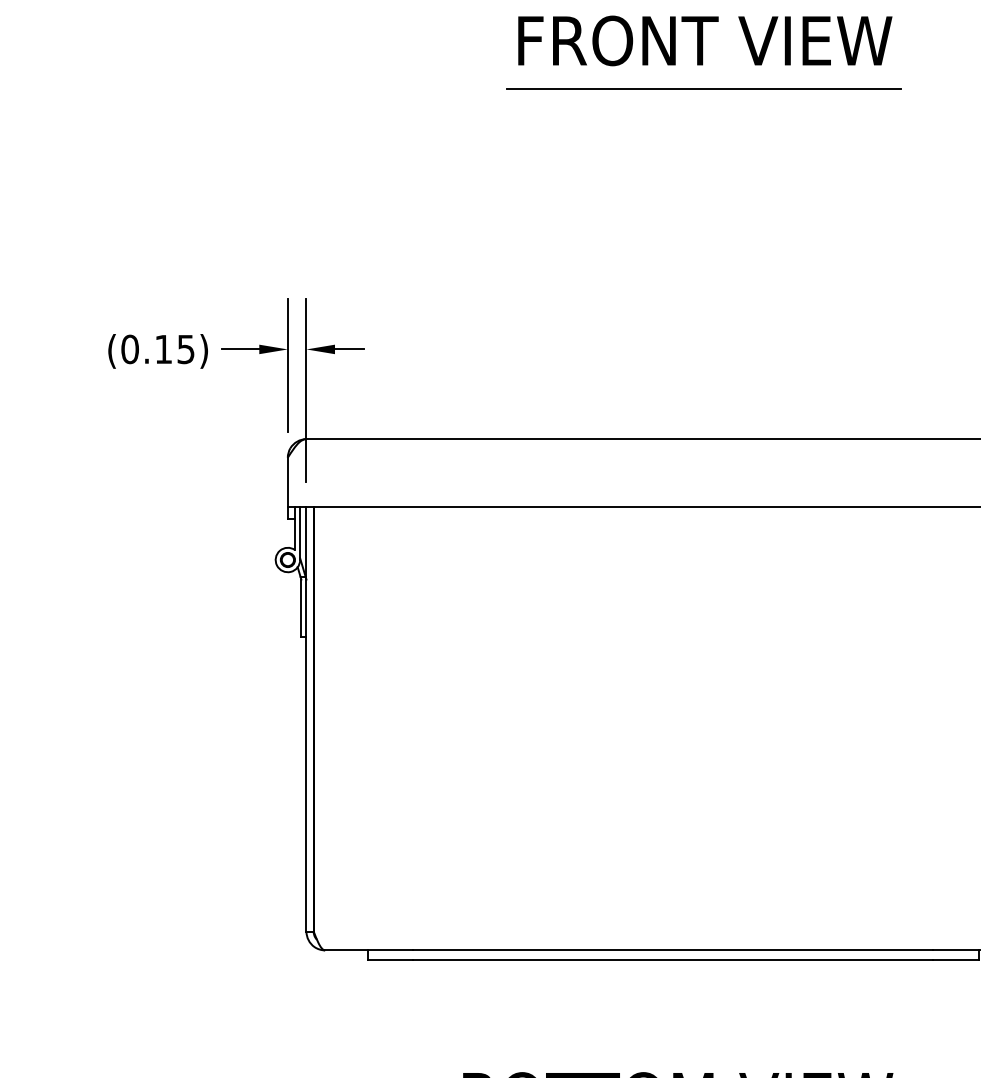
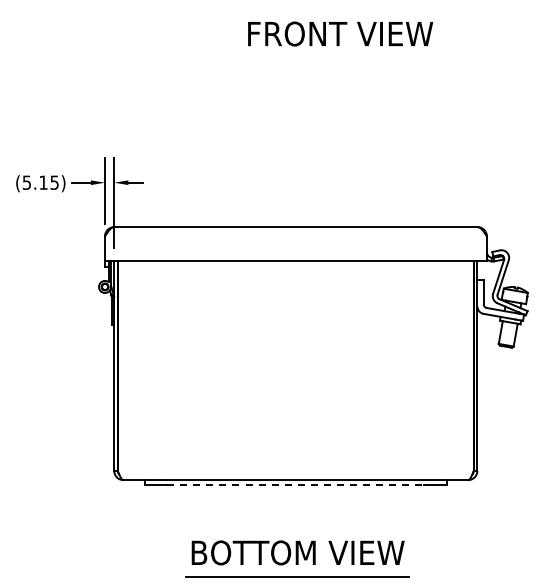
text: (704, 39) -> (340, 33), moved
line: (702, 88) -> (310, 53), removed
text: (129, 348) -> (26, 182), (0.15) -> (5.15)
line: (672, 959) -> (295, 484), solid -> dashed

